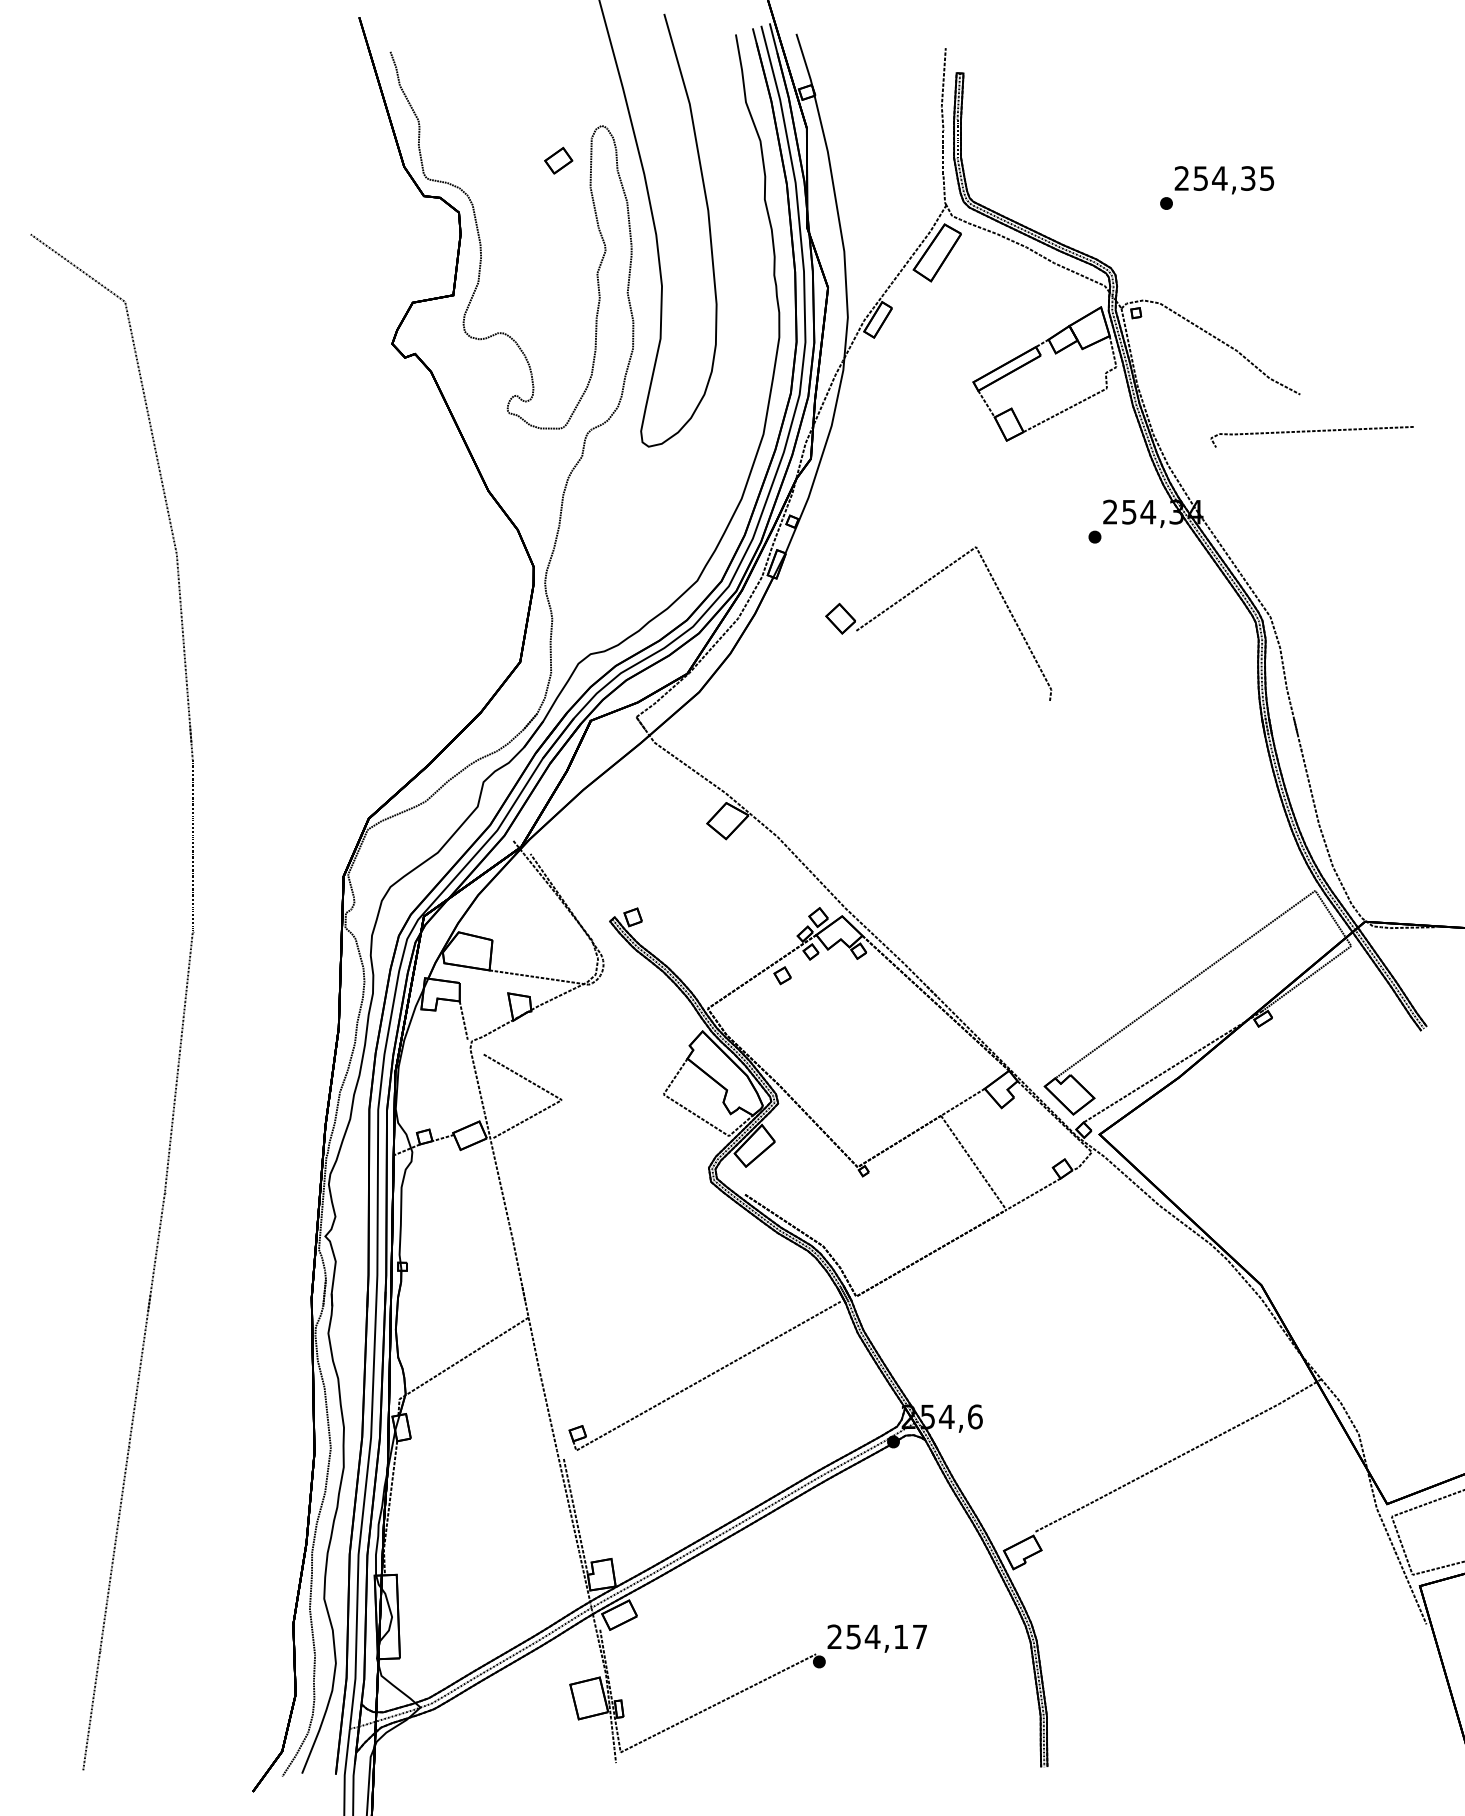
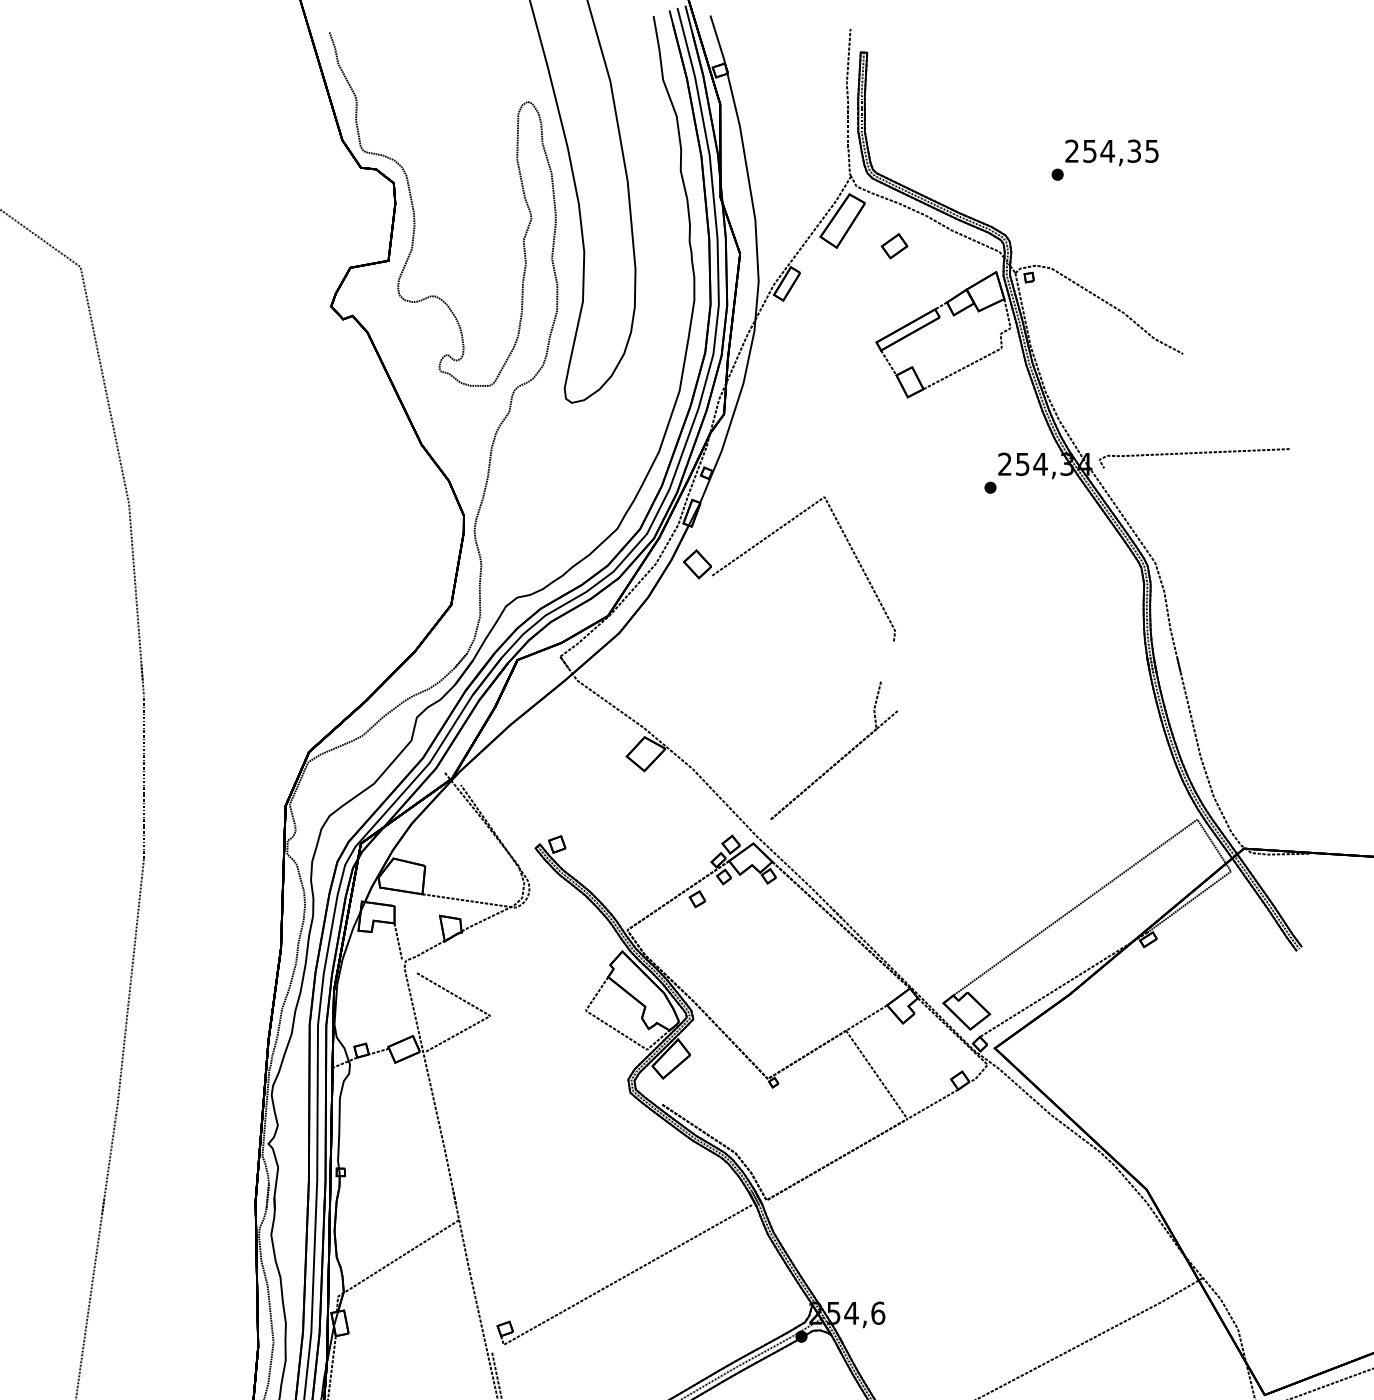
part: (558, 160) -> (894, 246), moved
line: (1309, 432) -> (1191, 454), moved
part: (913, 592) -> (765, 539), moved
part: (936, 824) -> (841, 757), added

